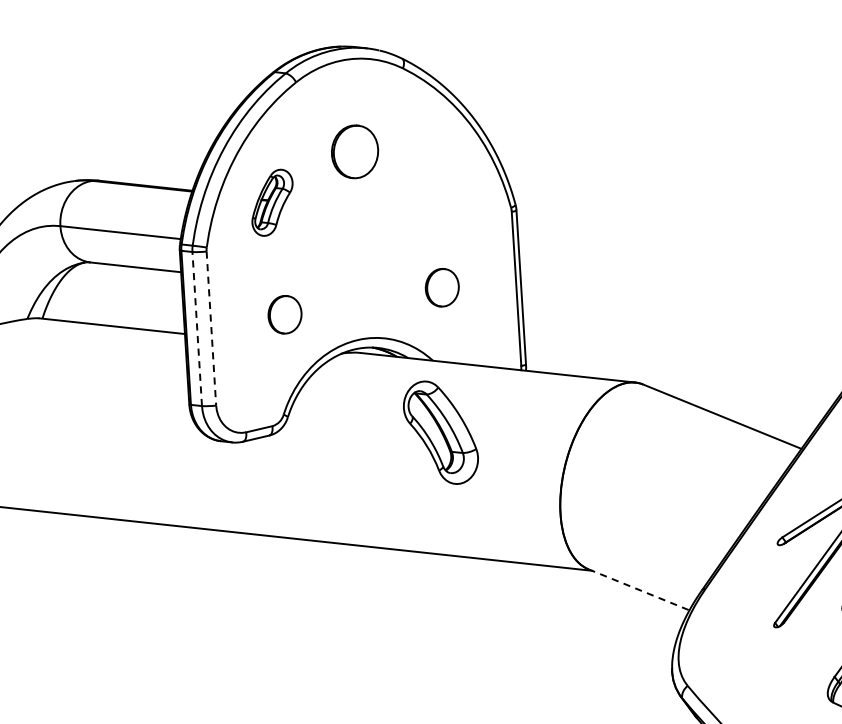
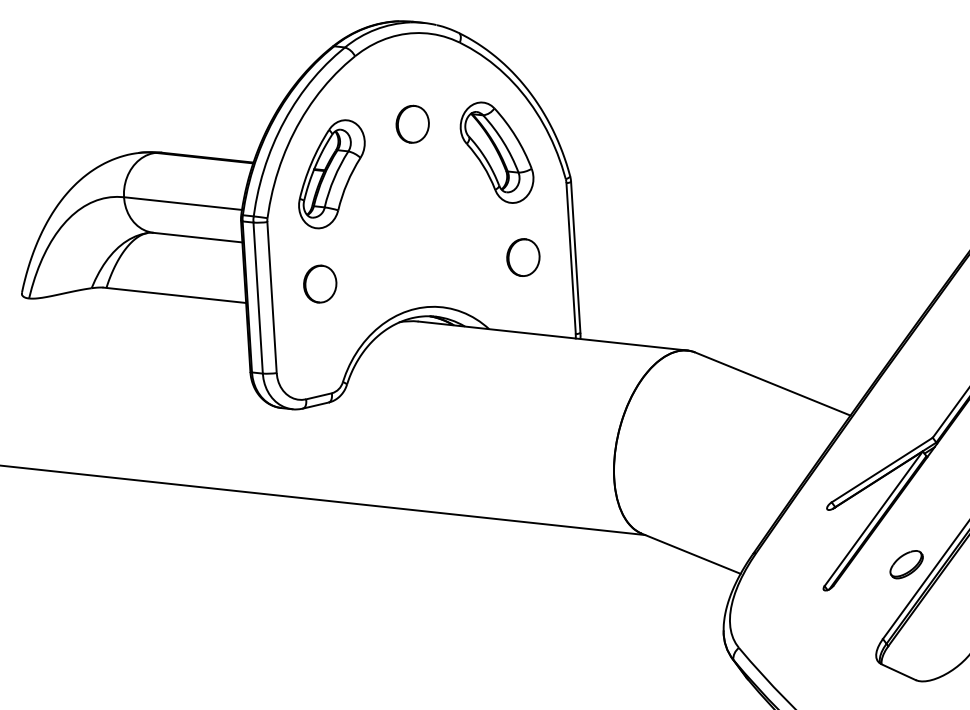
part: (354, 150) -> (412, 123), size x0.71
part: (272, 202) -> (331, 174), size x1.67
part: (442, 287) -> (523, 257), moved
part: (285, 314) -> (320, 283), moved
line: (211, 328) -> (272, 297), dashed -> solid
line: (197, 329) -> (258, 298), dashed -> solid
part: (440, 432) -> (496, 152), moved
line: (639, 589) -> (691, 553), dashed -> solid

